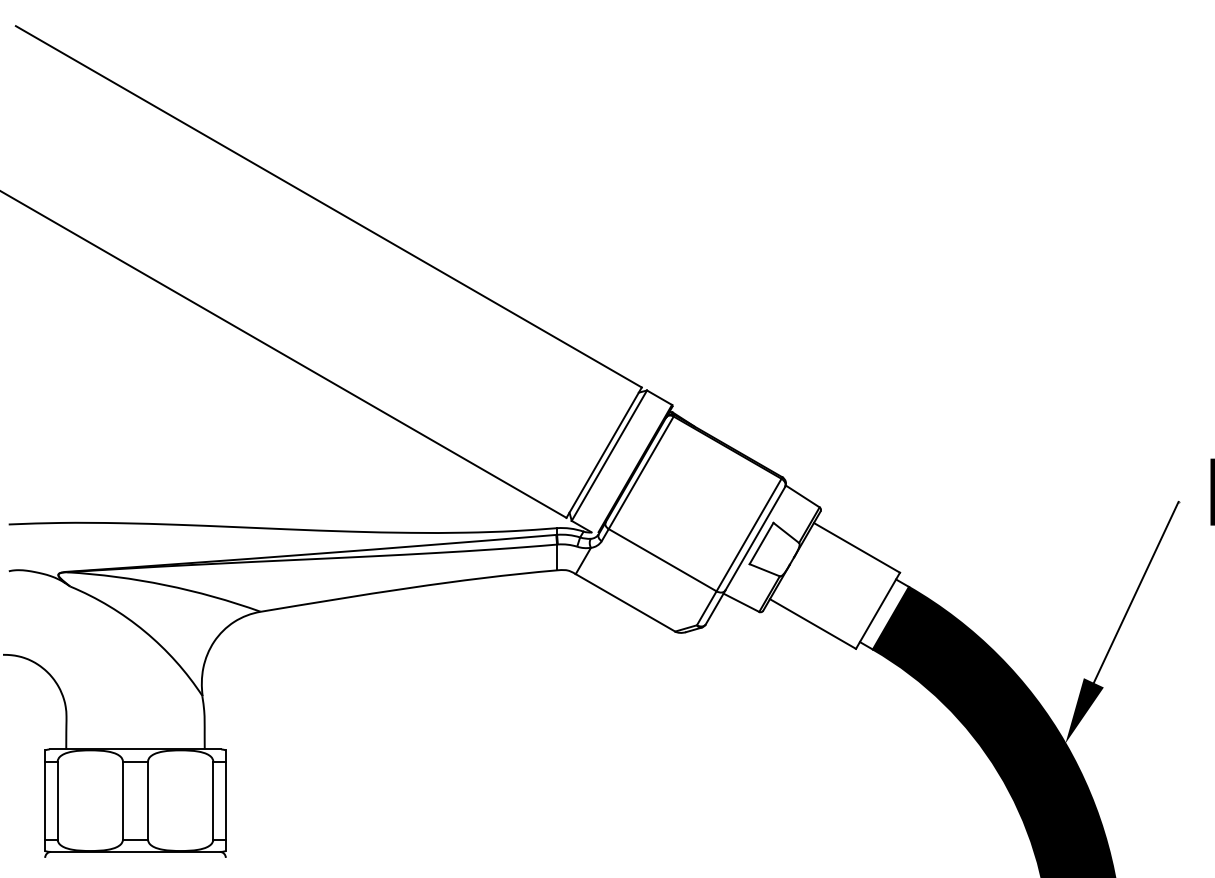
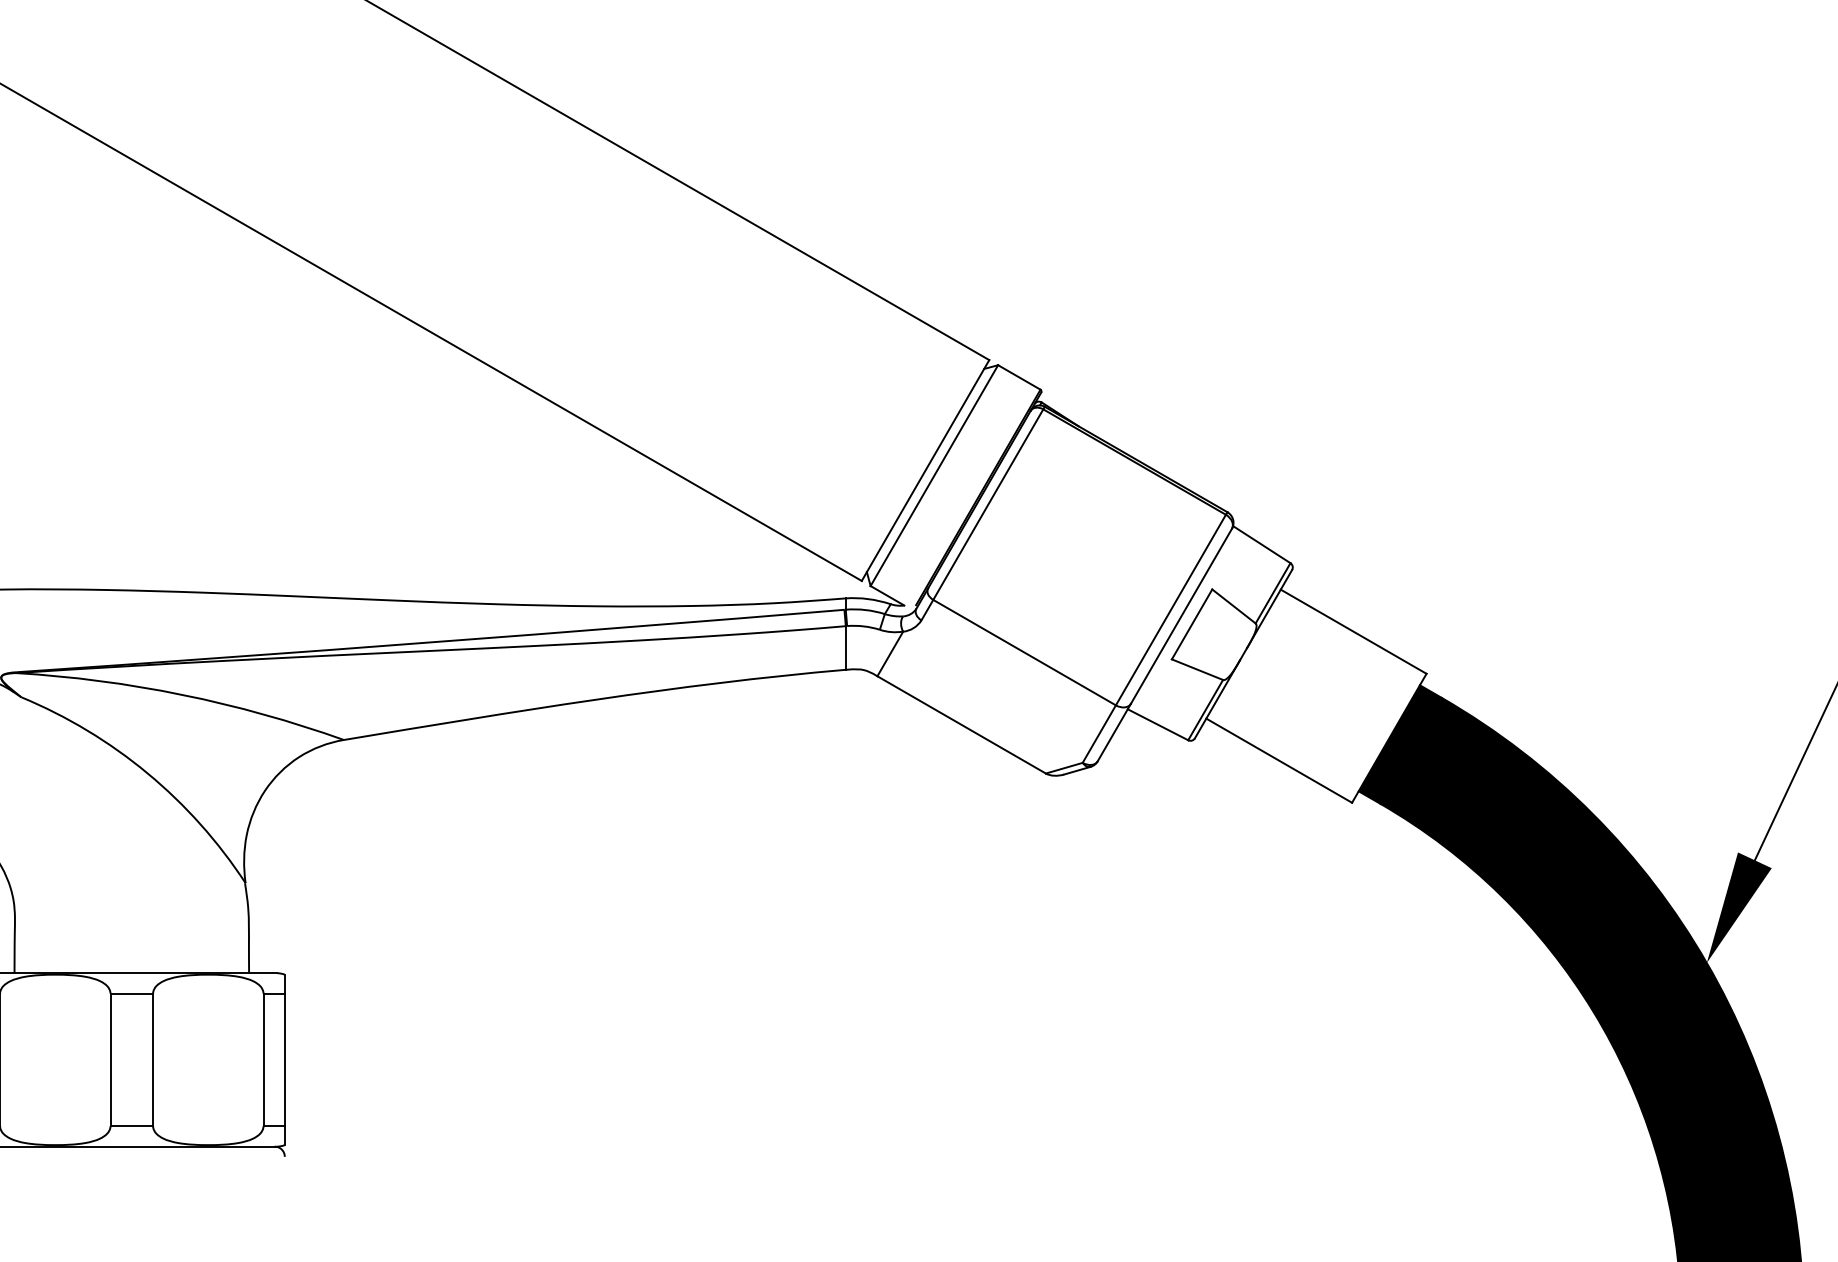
fill: (883, 614) -> (1398, 744), added

